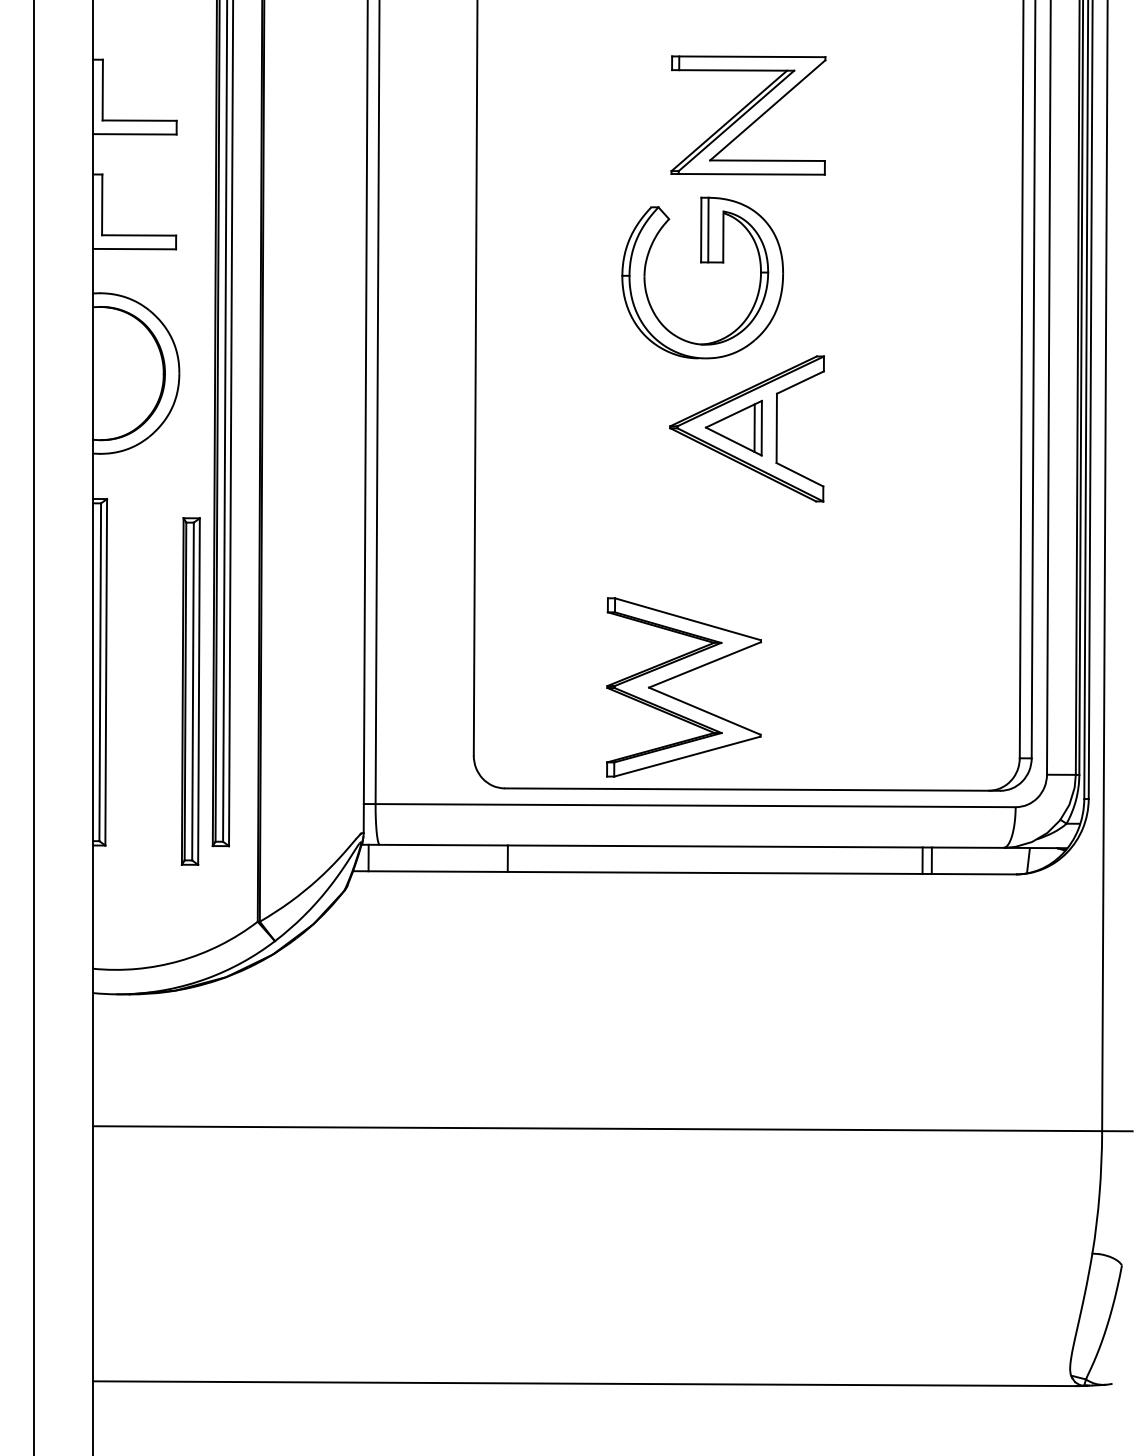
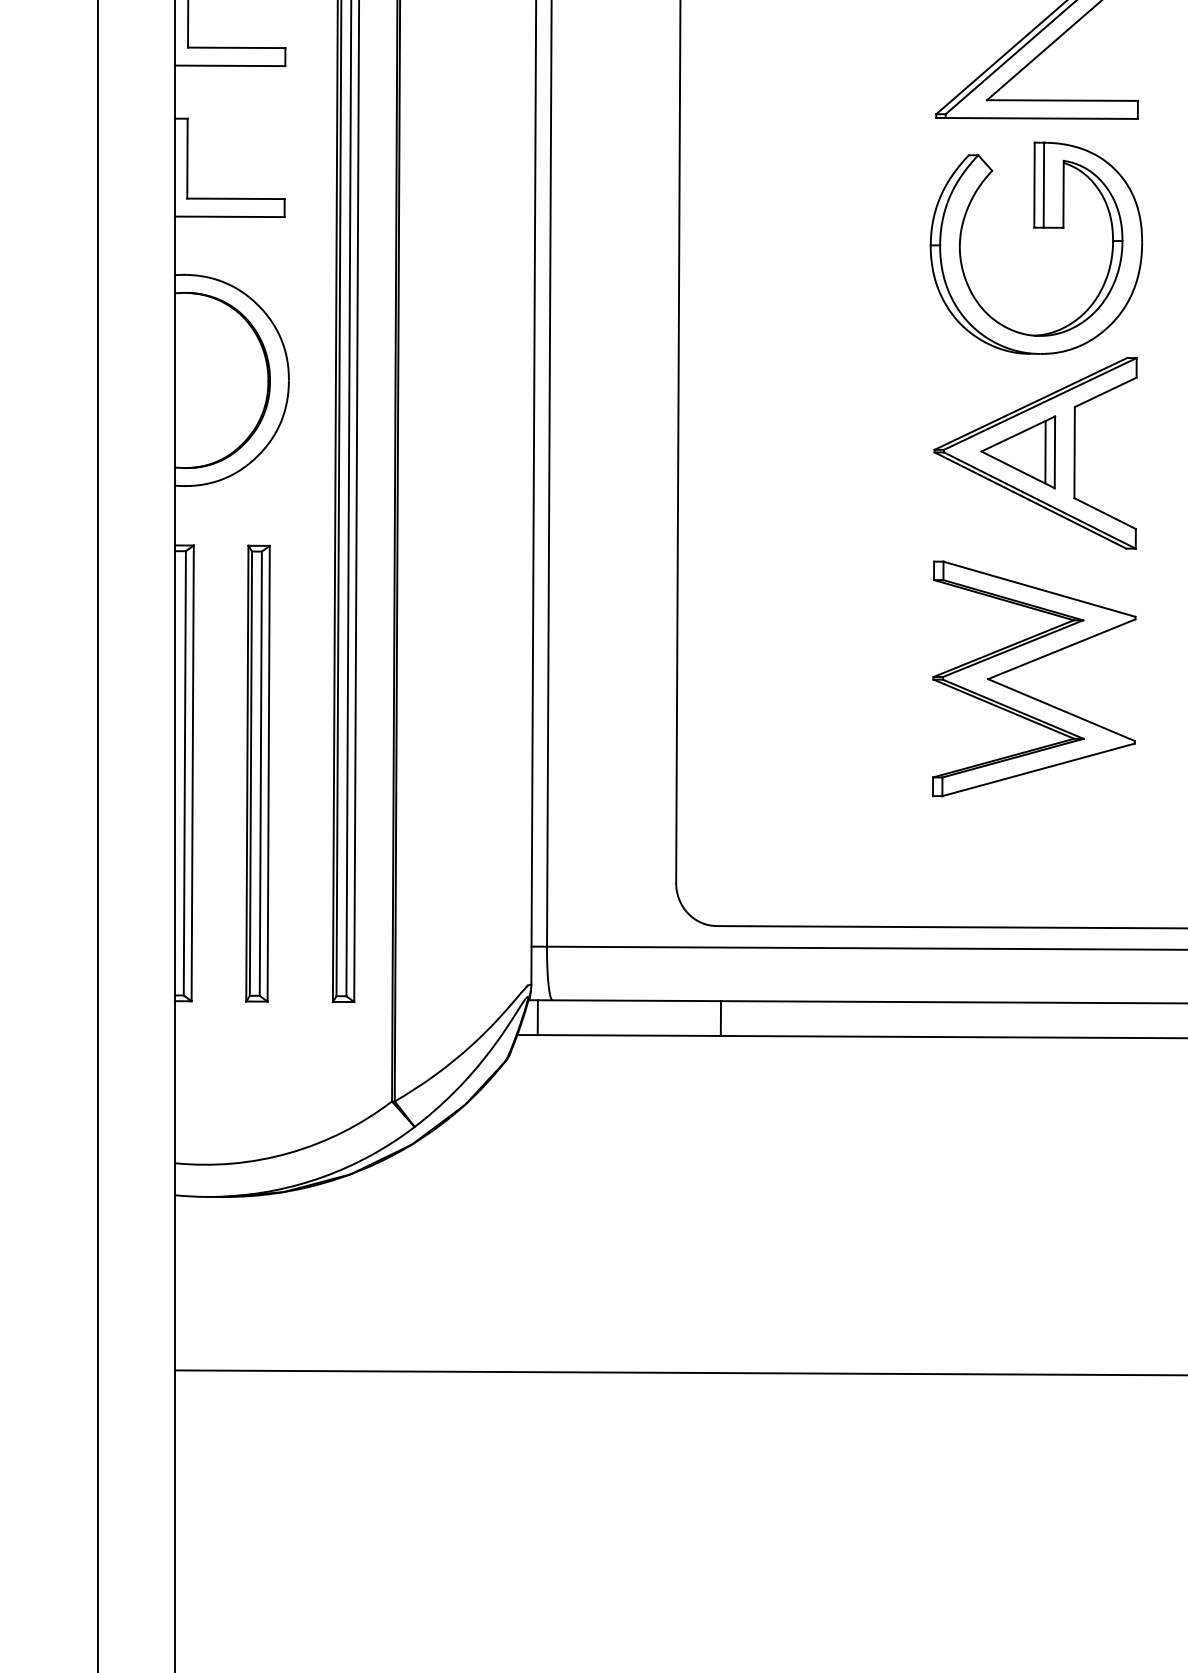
part: (702, 263) -> (1036, 229), moved
part: (677, 677) -> (1025, 665), moved
part: (190, 691) -> (257, 773), moved

